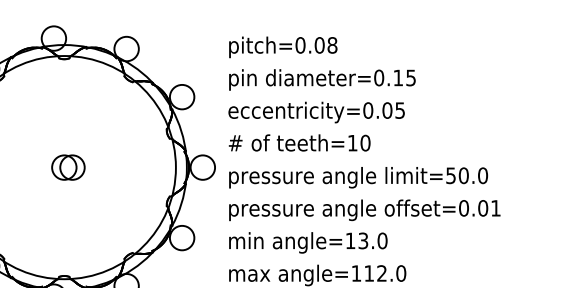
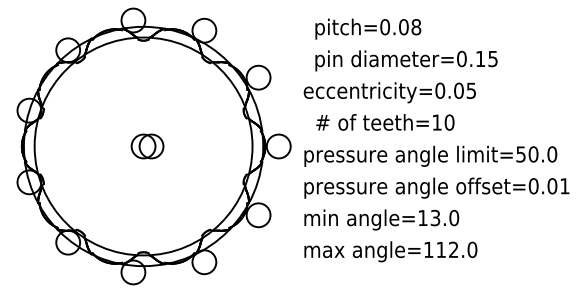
text: (283, 46) -> (368, 28), moved
text: (322, 79) -> (406, 60), moved
text: (299, 143) -> (385, 122), moved

